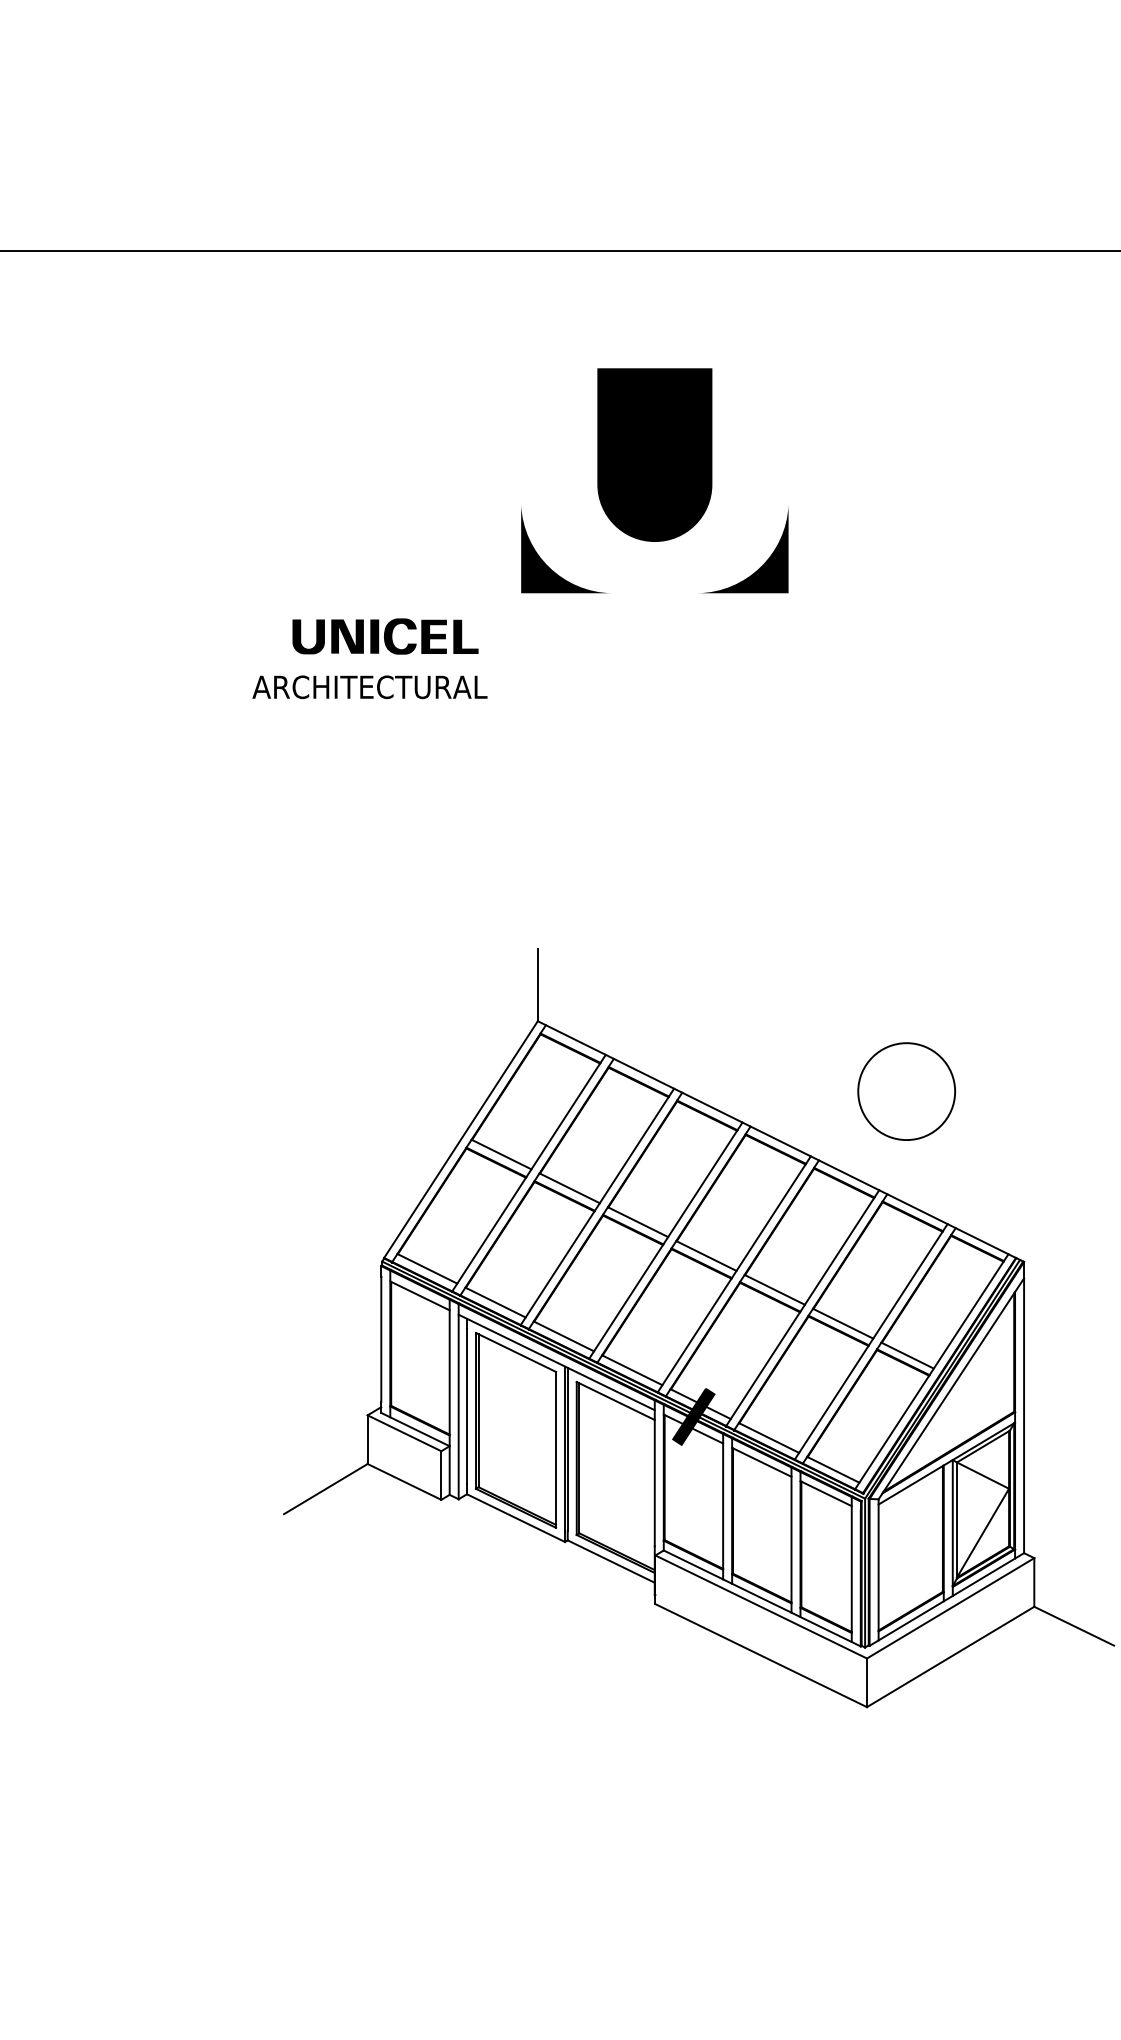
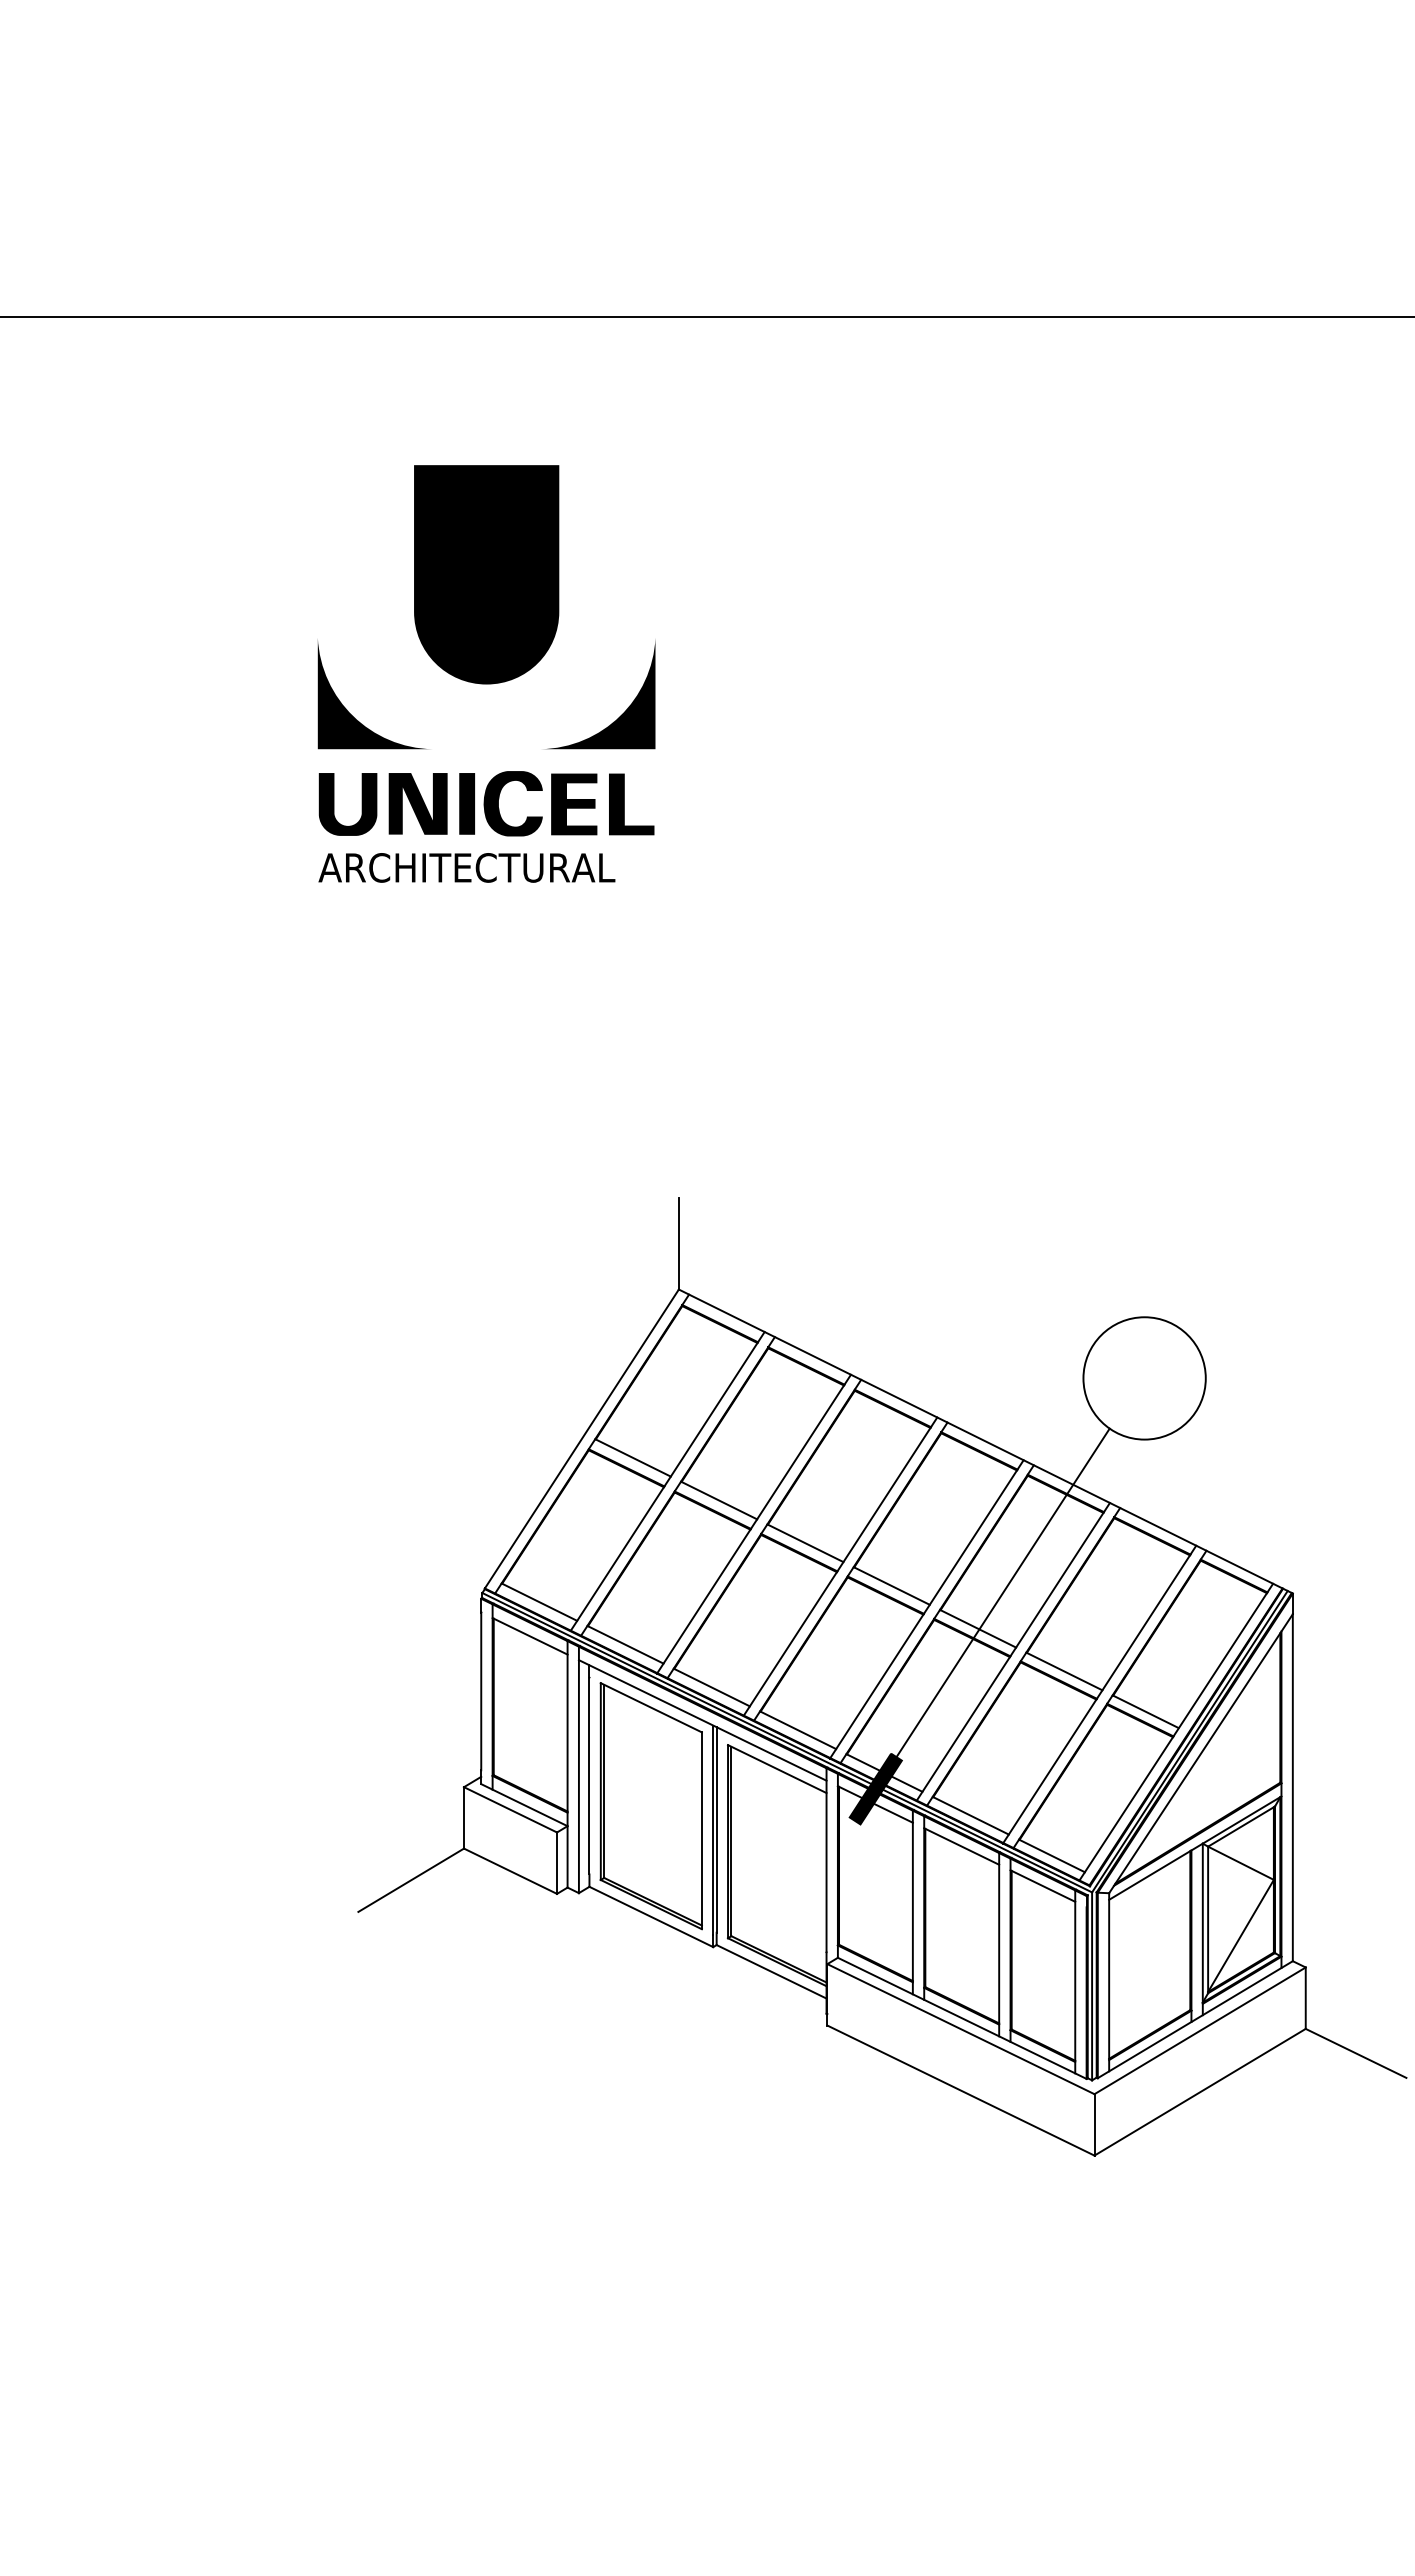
part: (654, 481) -> (486, 607), moved
part: (385, 636) -> (486, 803), size x1.43
line: (794, 1261) -> (1002, 1592), added

